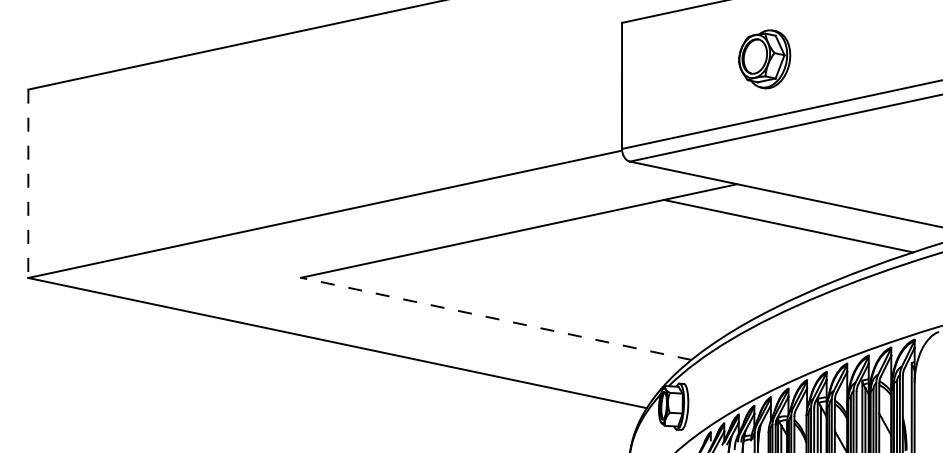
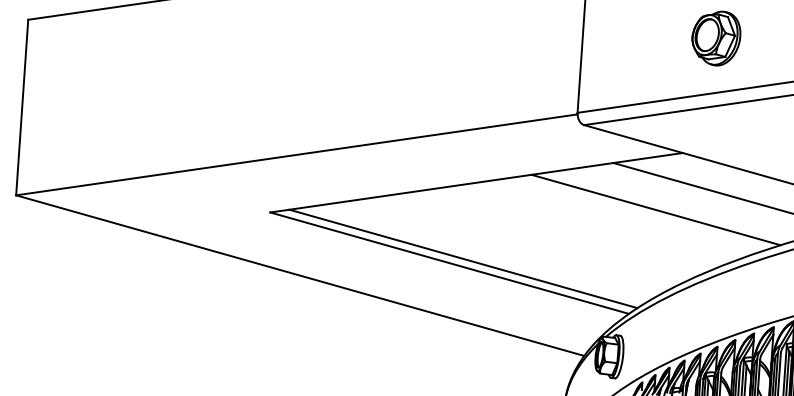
line: (28, 184) -> (22, 108), dashed -> solid
line: (712, 246) -> (655, 209), added
line: (510, 313) -> (463, 259), added
line: (495, 318) -> (448, 262), dashed -> solid

